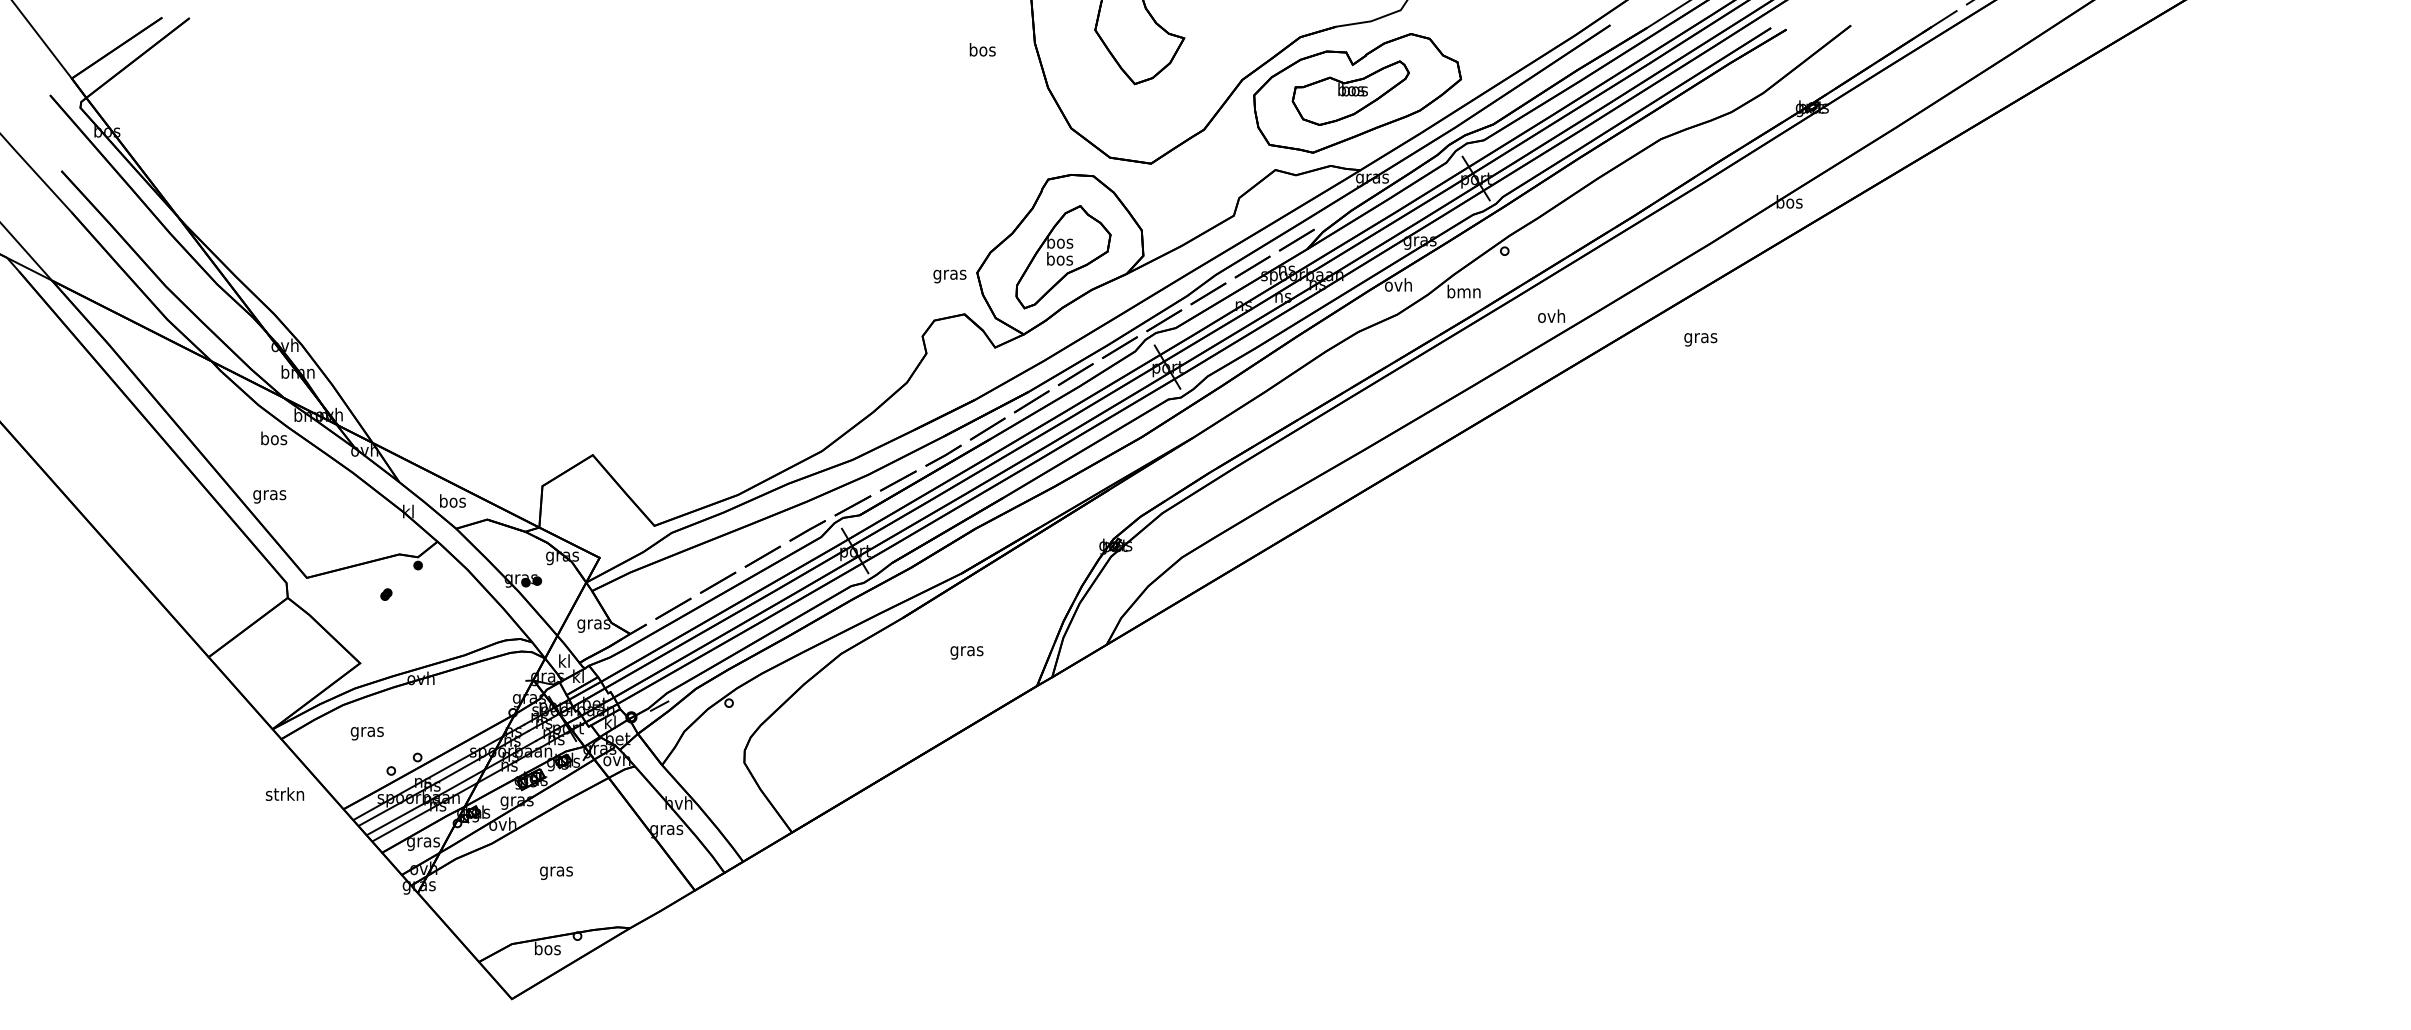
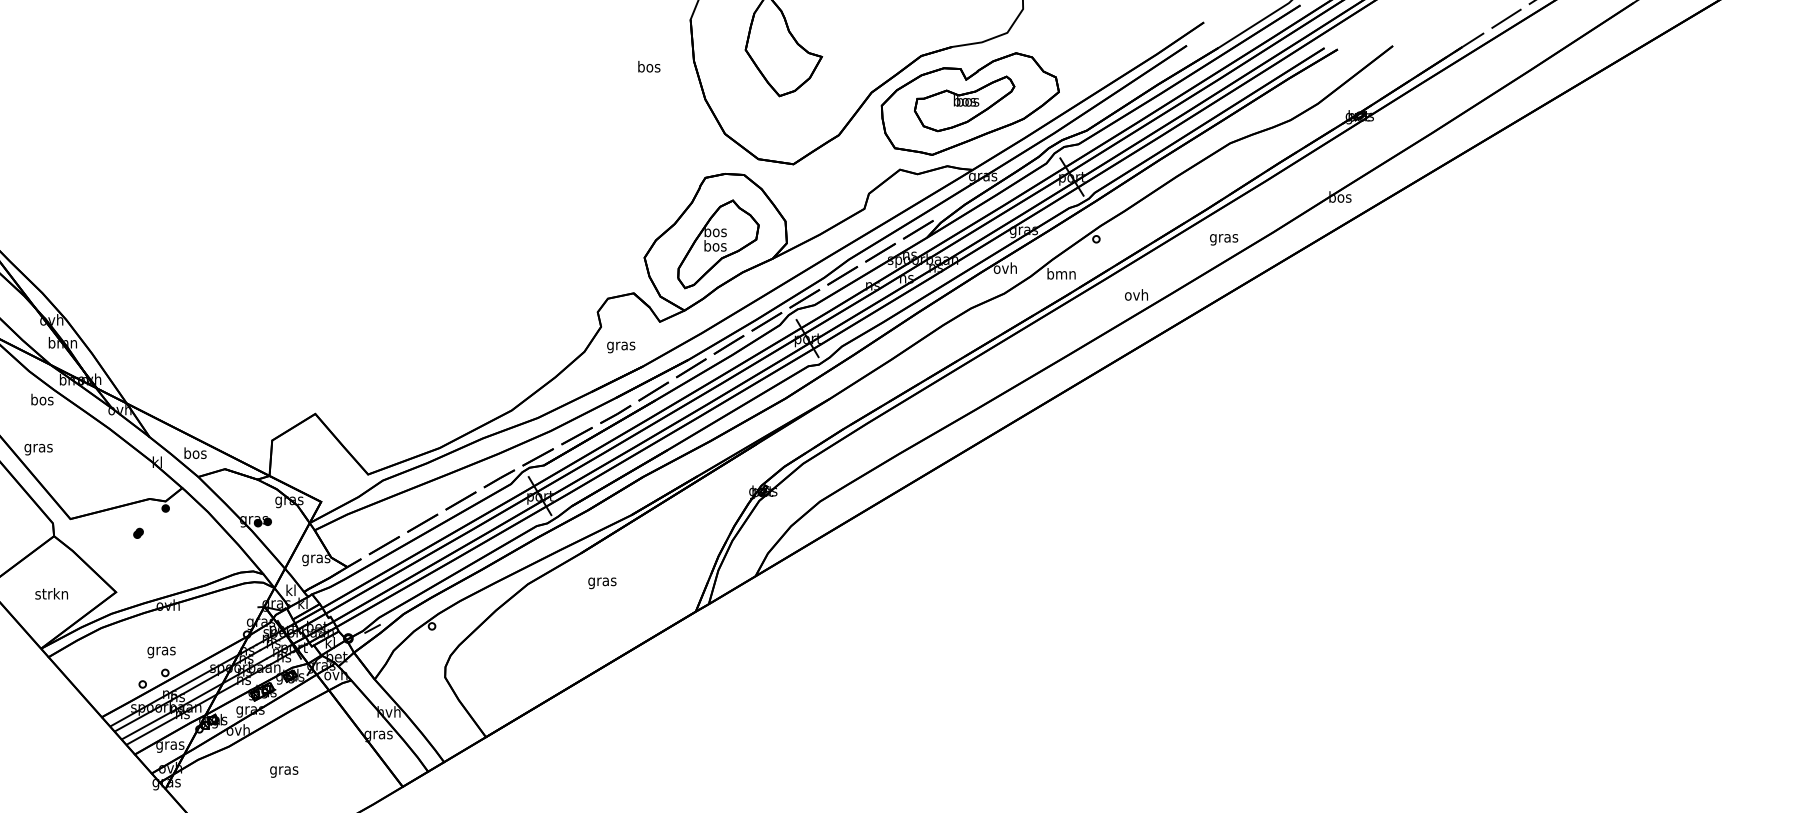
text: (949, 276) -> (620, 347), moved
text: (1700, 339) -> (1223, 239), moved
text: (966, 652) -> (602, 582), moved
text: (366, 733) -> (160, 652), moved
text: (284, 793) -> (51, 593), moved

